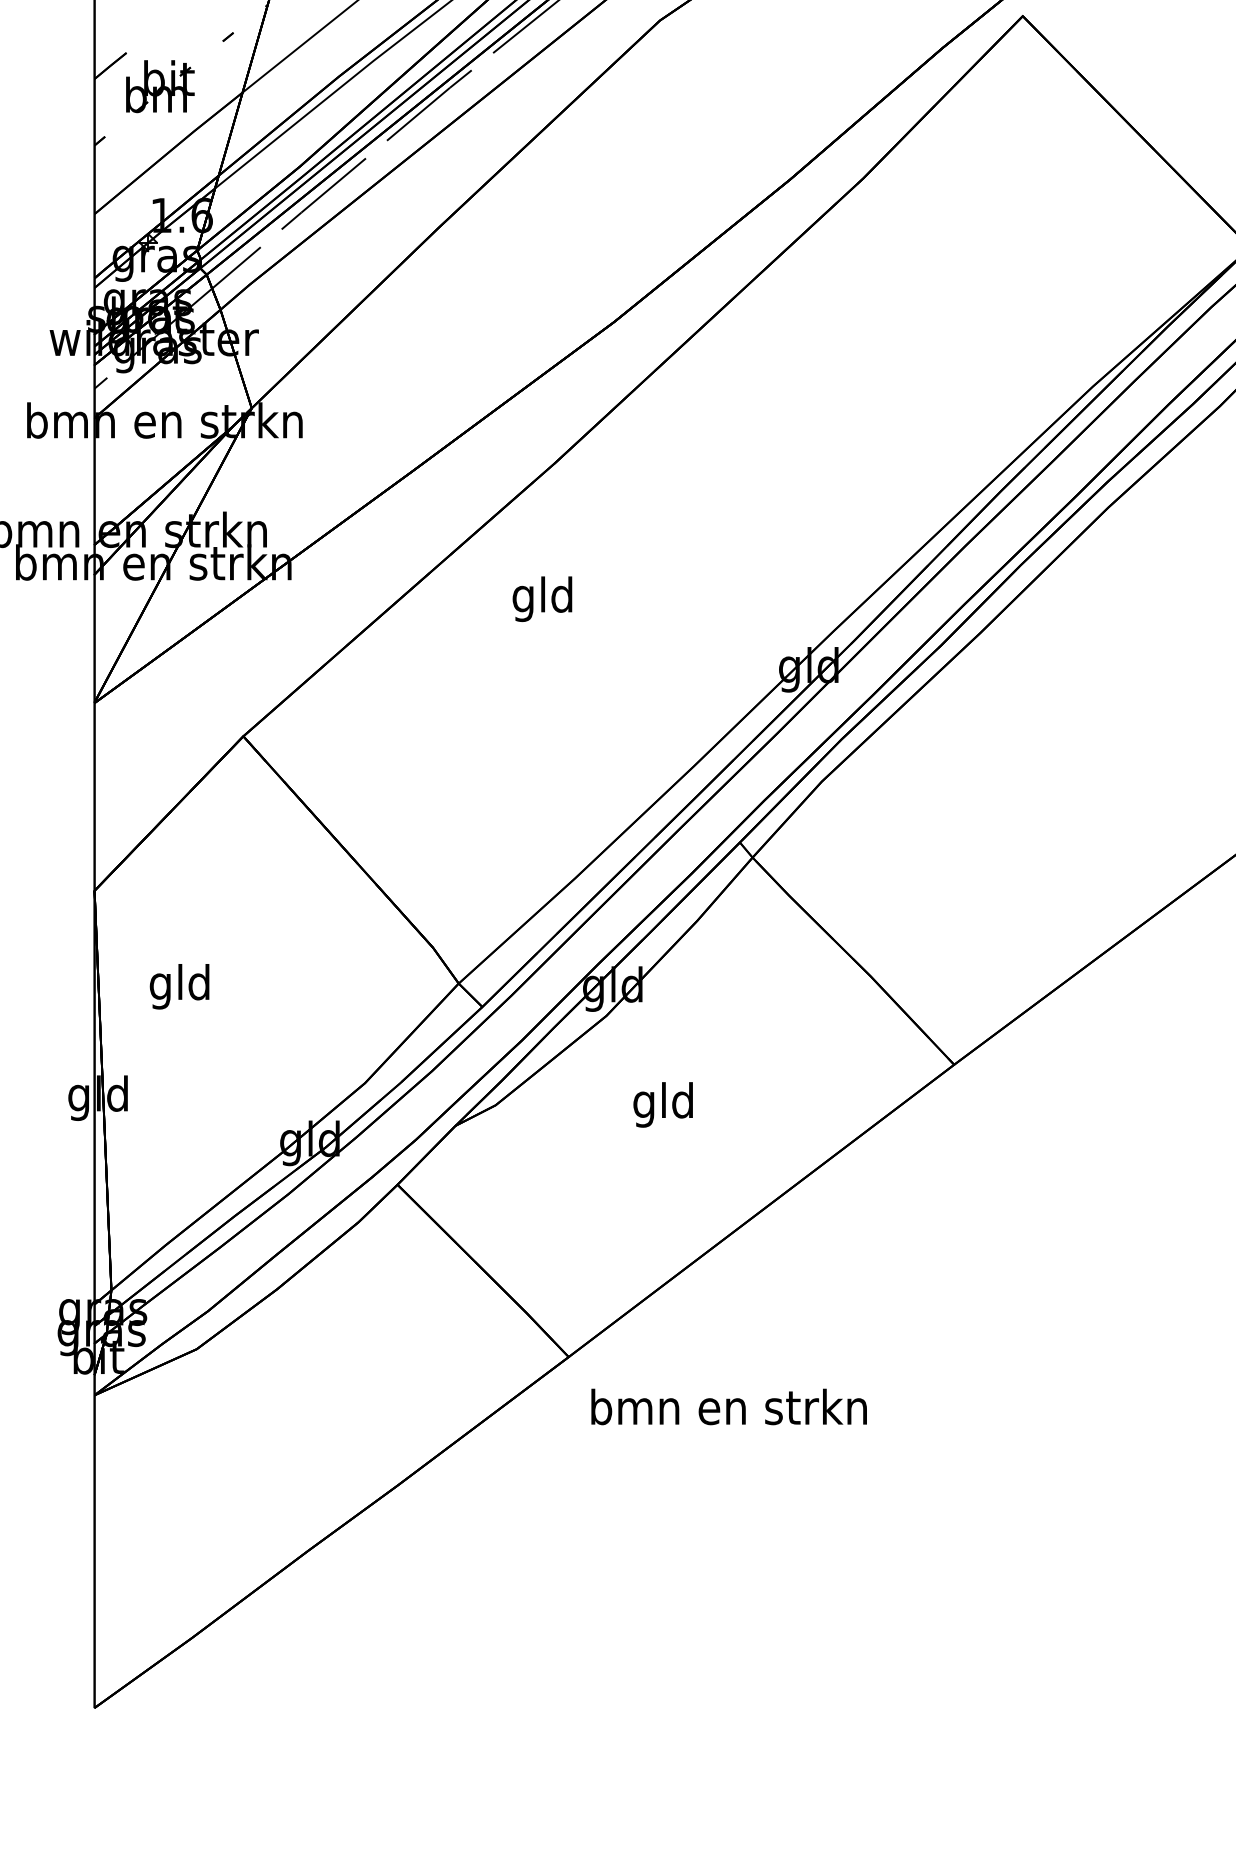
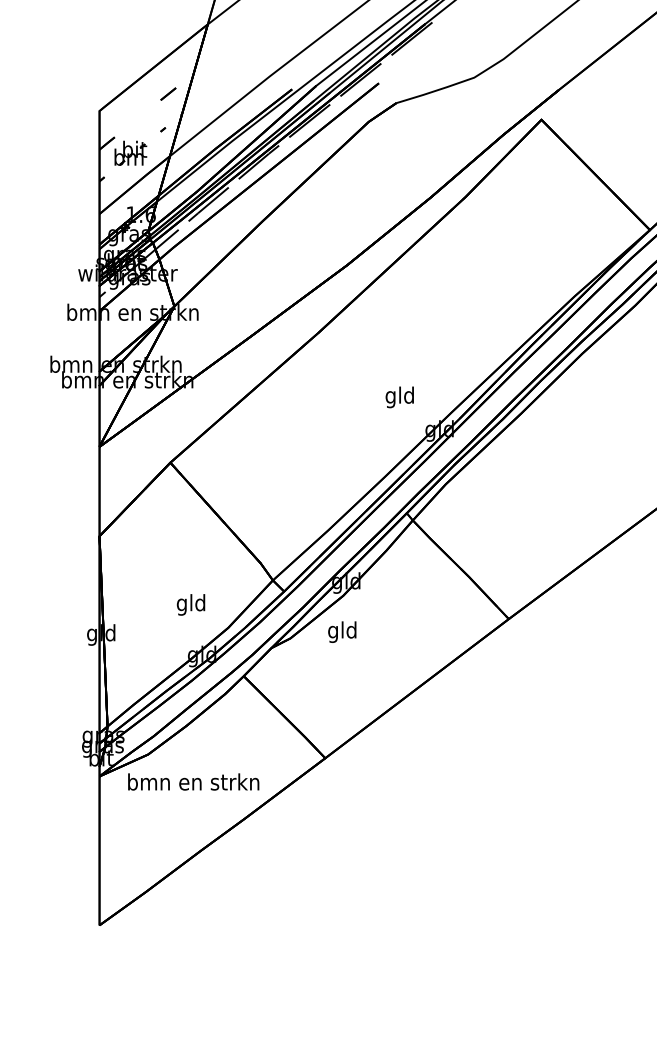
text: (541, 599) -> (399, 397), moved
text: (178, 985) -> (190, 604), moved
text: (663, 1103) -> (342, 631), moved
text: (728, 1405) -> (193, 781), moved

